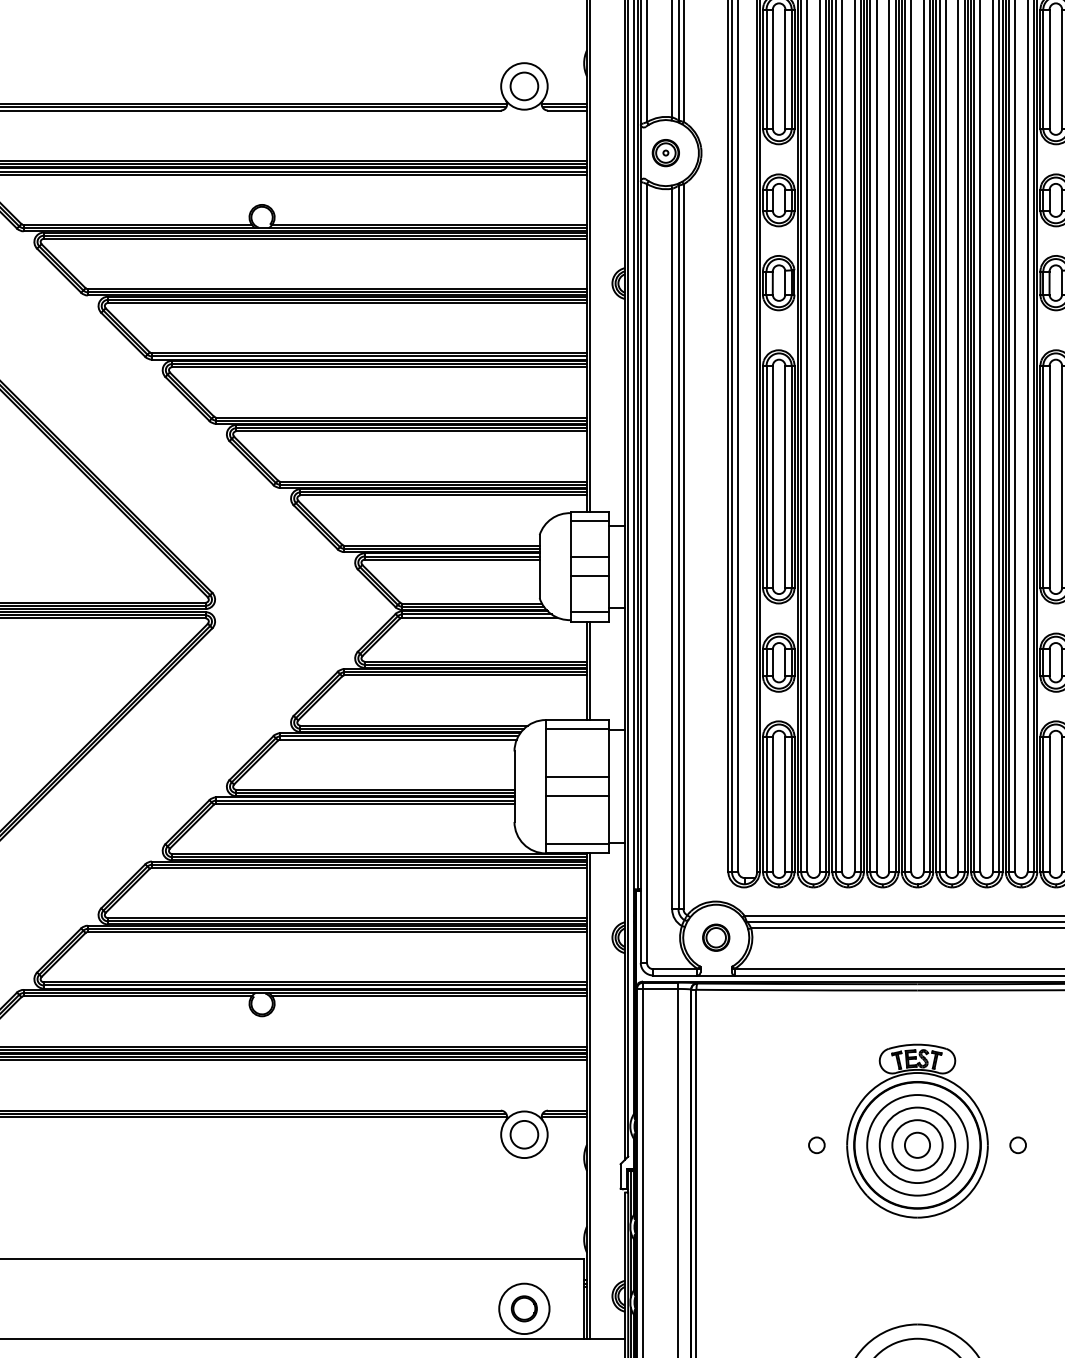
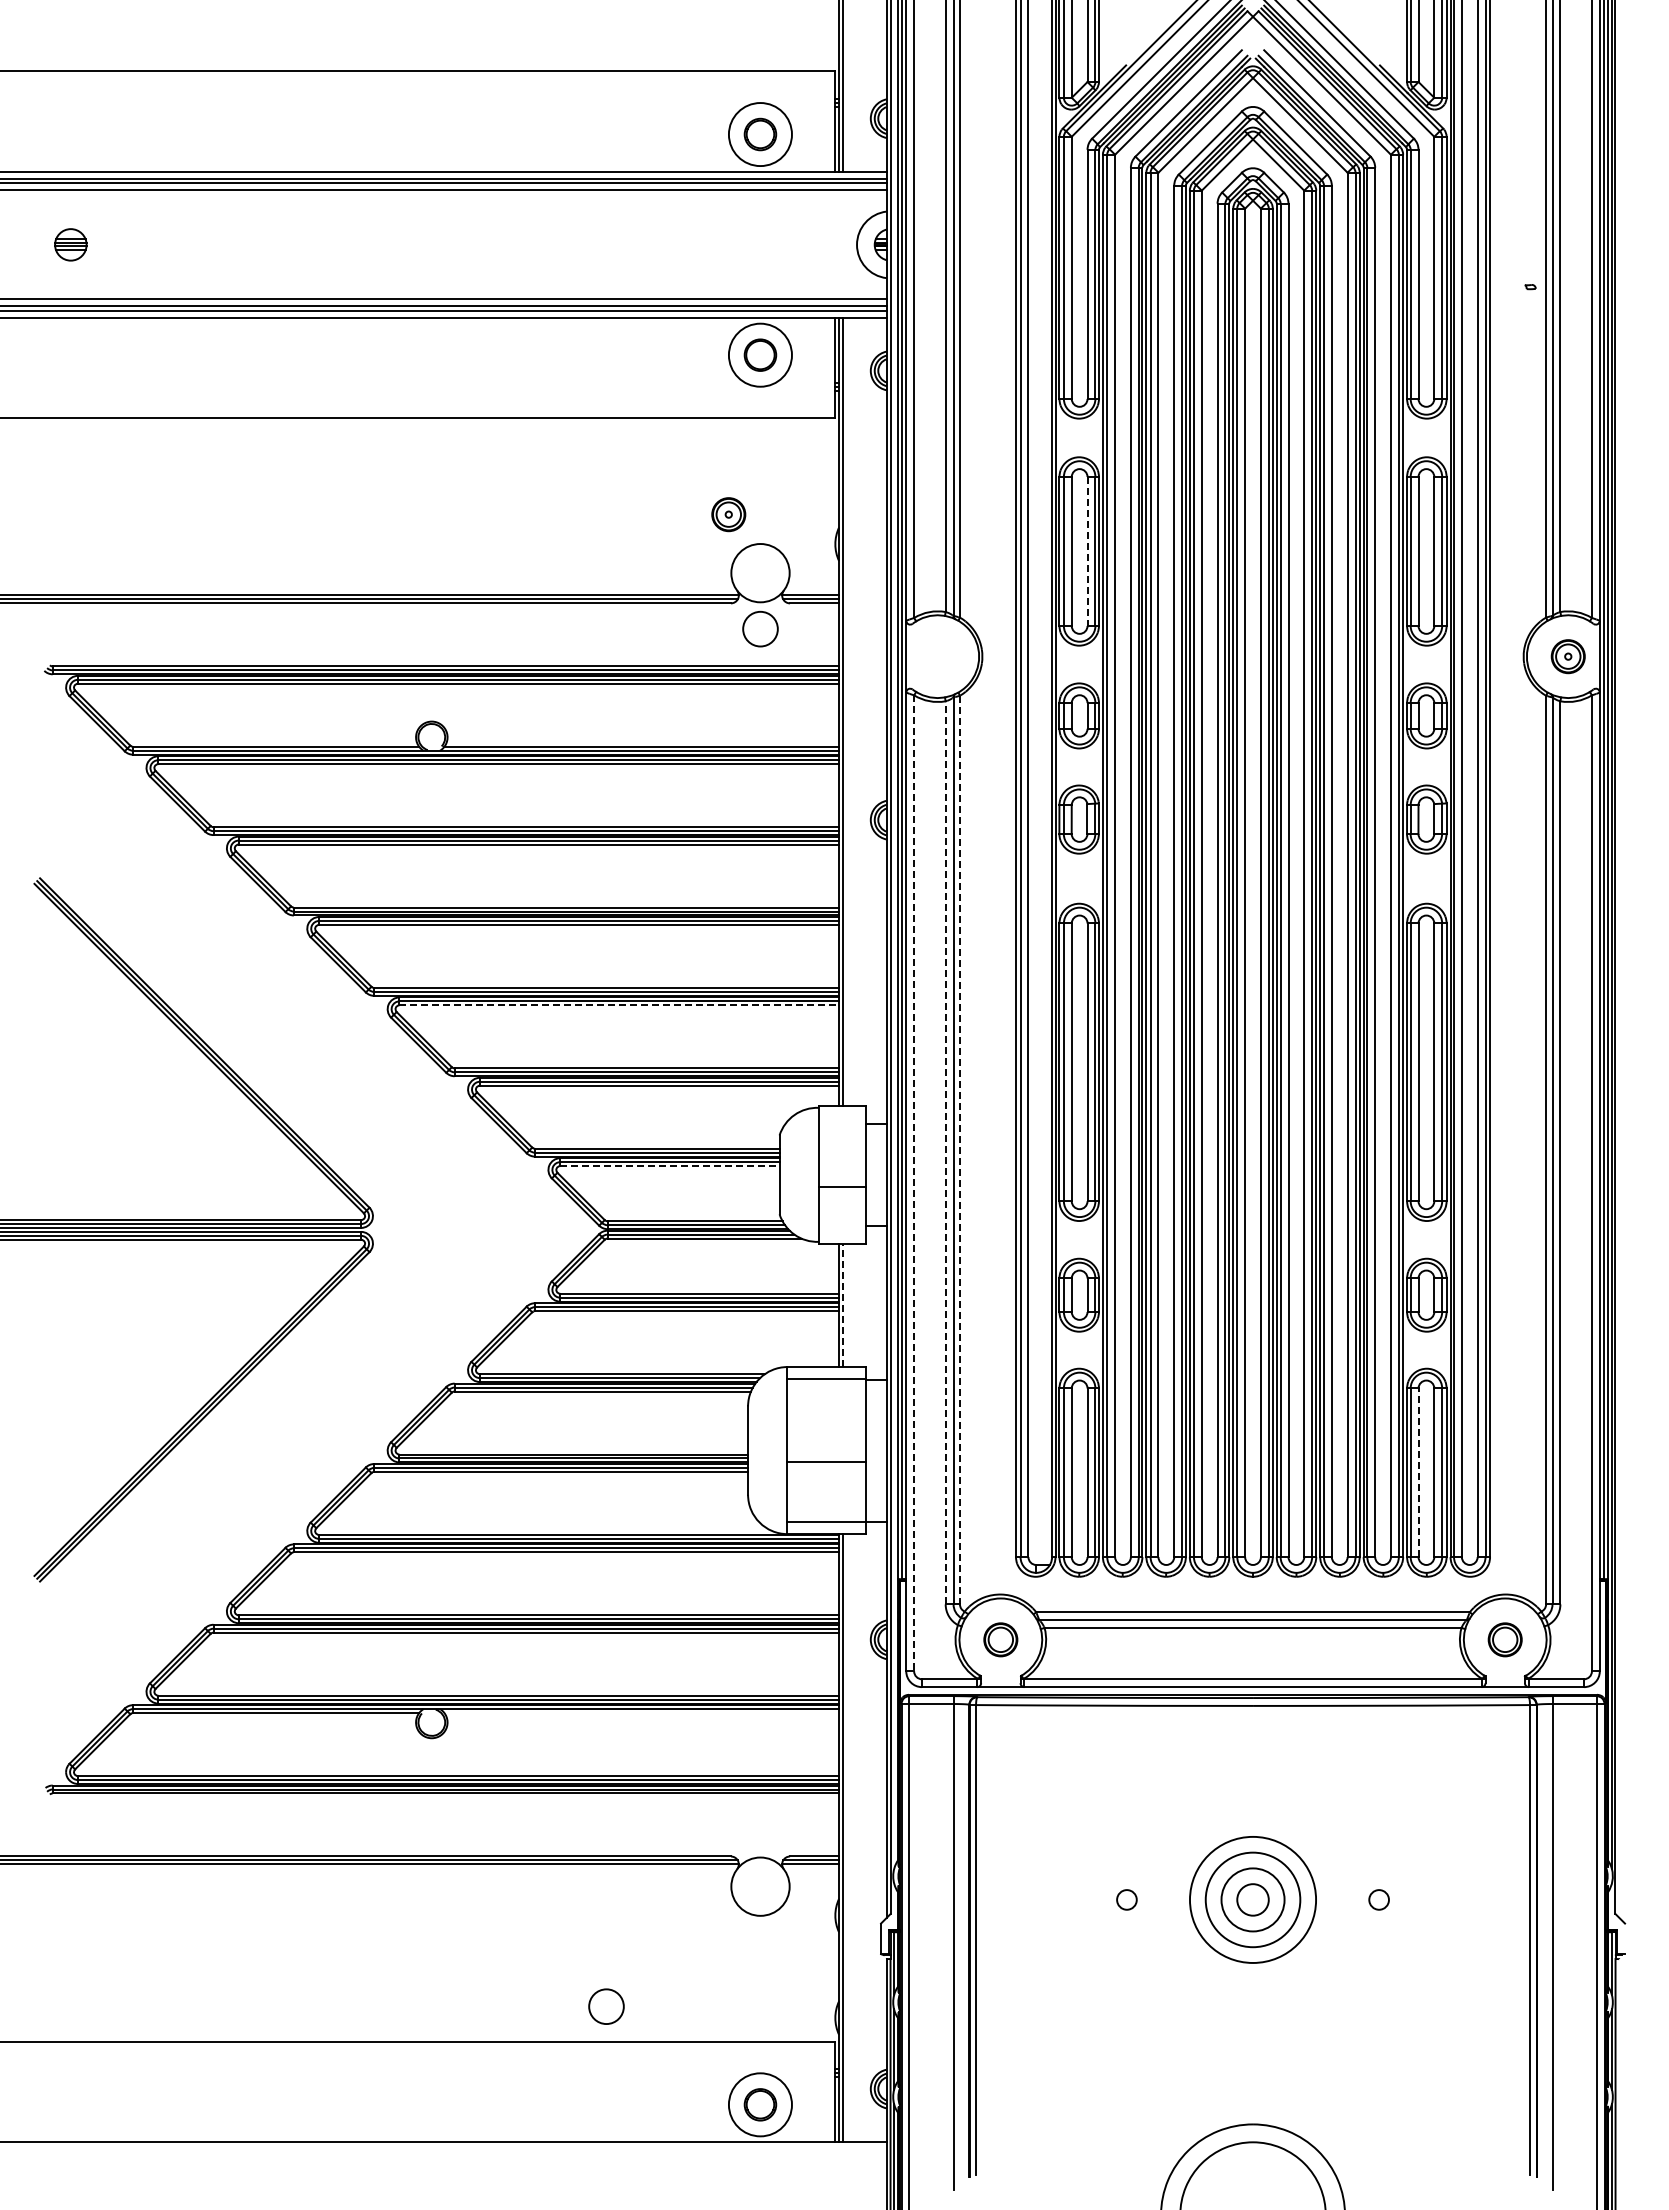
line: (785, 69) -> (1087, 551), solid -> dashed
circle: (524, 85) -> (760, 628), moved
part: (665, 152) -> (728, 514), moved
line: (411, 431) -> (619, 1005), solid -> dashed
line: (589, 520) -> (842, 1117), removed
line: (683, 547) -> (959, 1150), solid -> dashed
line: (672, 548) -> (945, 1152), solid -> dashed
line: (589, 557) -> (842, 1163), removed
line: (451, 559) -> (669, 1166), solid -> dashed
line: (647, 573) -> (914, 1183), solid -> dashed
line: (589, 612) -> (842, 1232), removed
line: (590, 670) -> (843, 1305), solid -> dashed
line: (577, 777) -> (826, 1438), removed
line: (1049, 804) -> (1418, 1472), solid -> dashed
line: (429, 996) -> (641, 1713), removed
part: (917, 1131) -> (1253, 1882), removed
circle: (524, 1134) -> (606, 2006), moved

